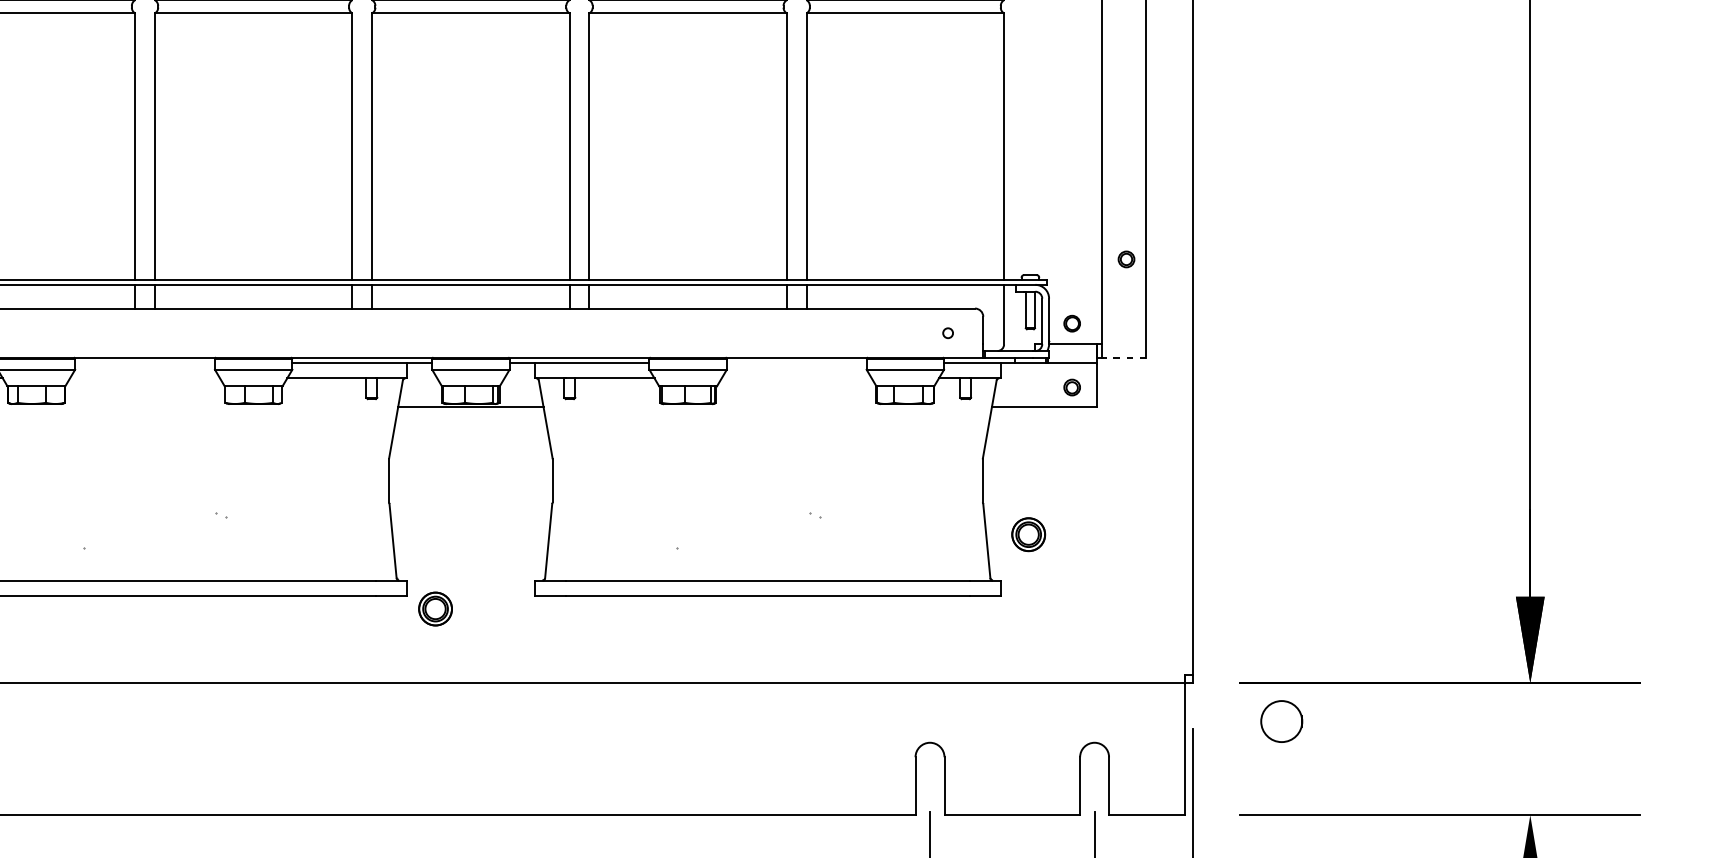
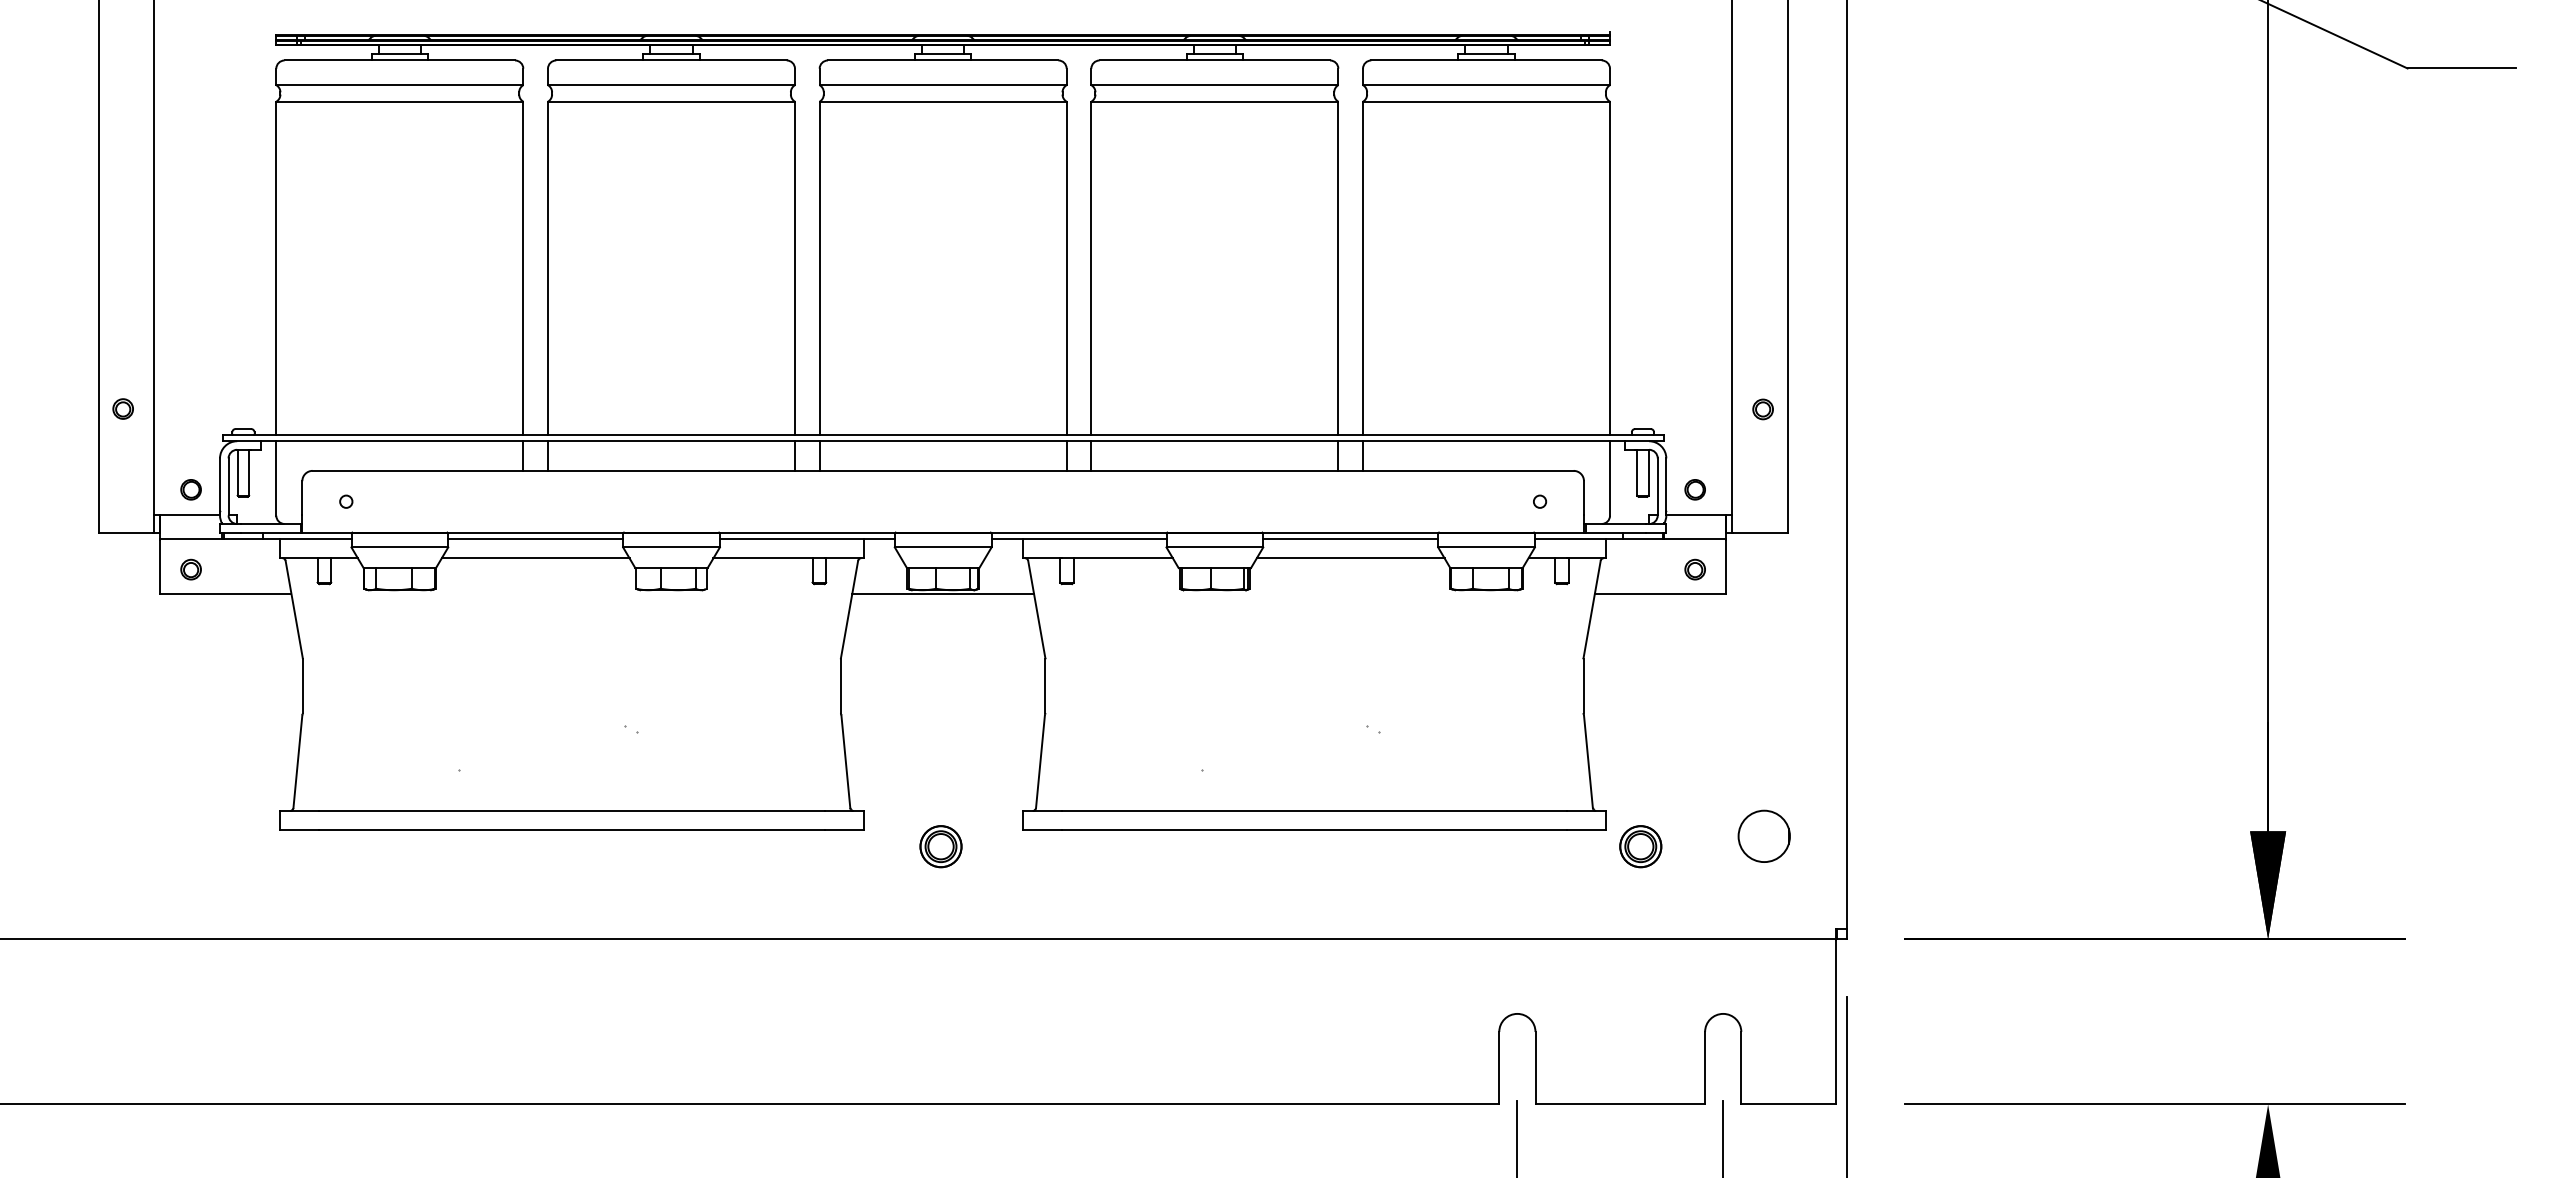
line: (1123, 357) -> (1759, 532), dashed -> solid
line: (144, 362) -> (535, 538), added
line: (796, 362) -> (1350, 538), added
line: (144, 378) -> (535, 558), added
line: (796, 378) -> (1350, 558), added
part: (1028, 534) -> (1640, 846), moved
part: (435, 608) -> (940, 846), moved
circle: (1281, 720) -> (1763, 835), moved

